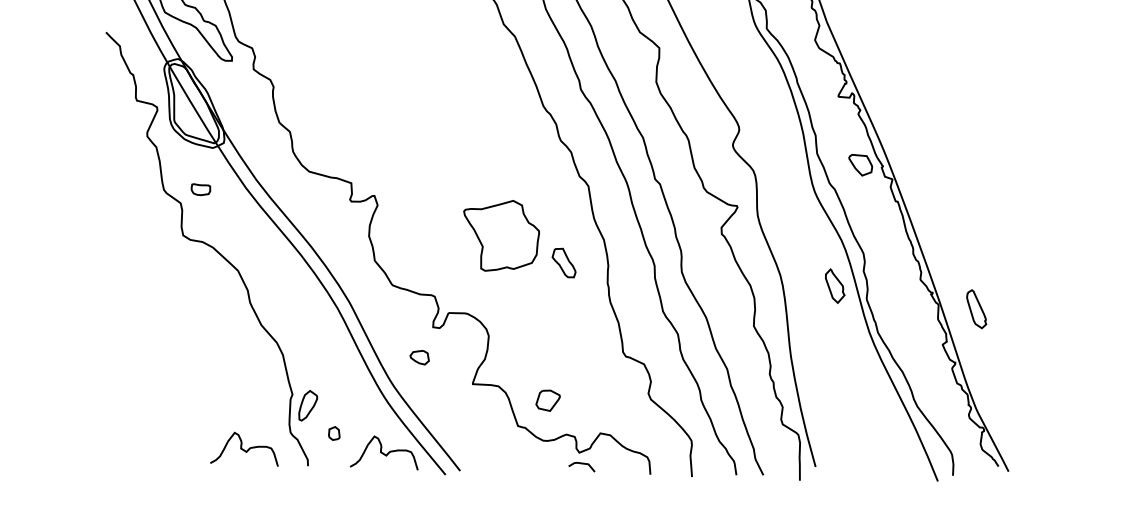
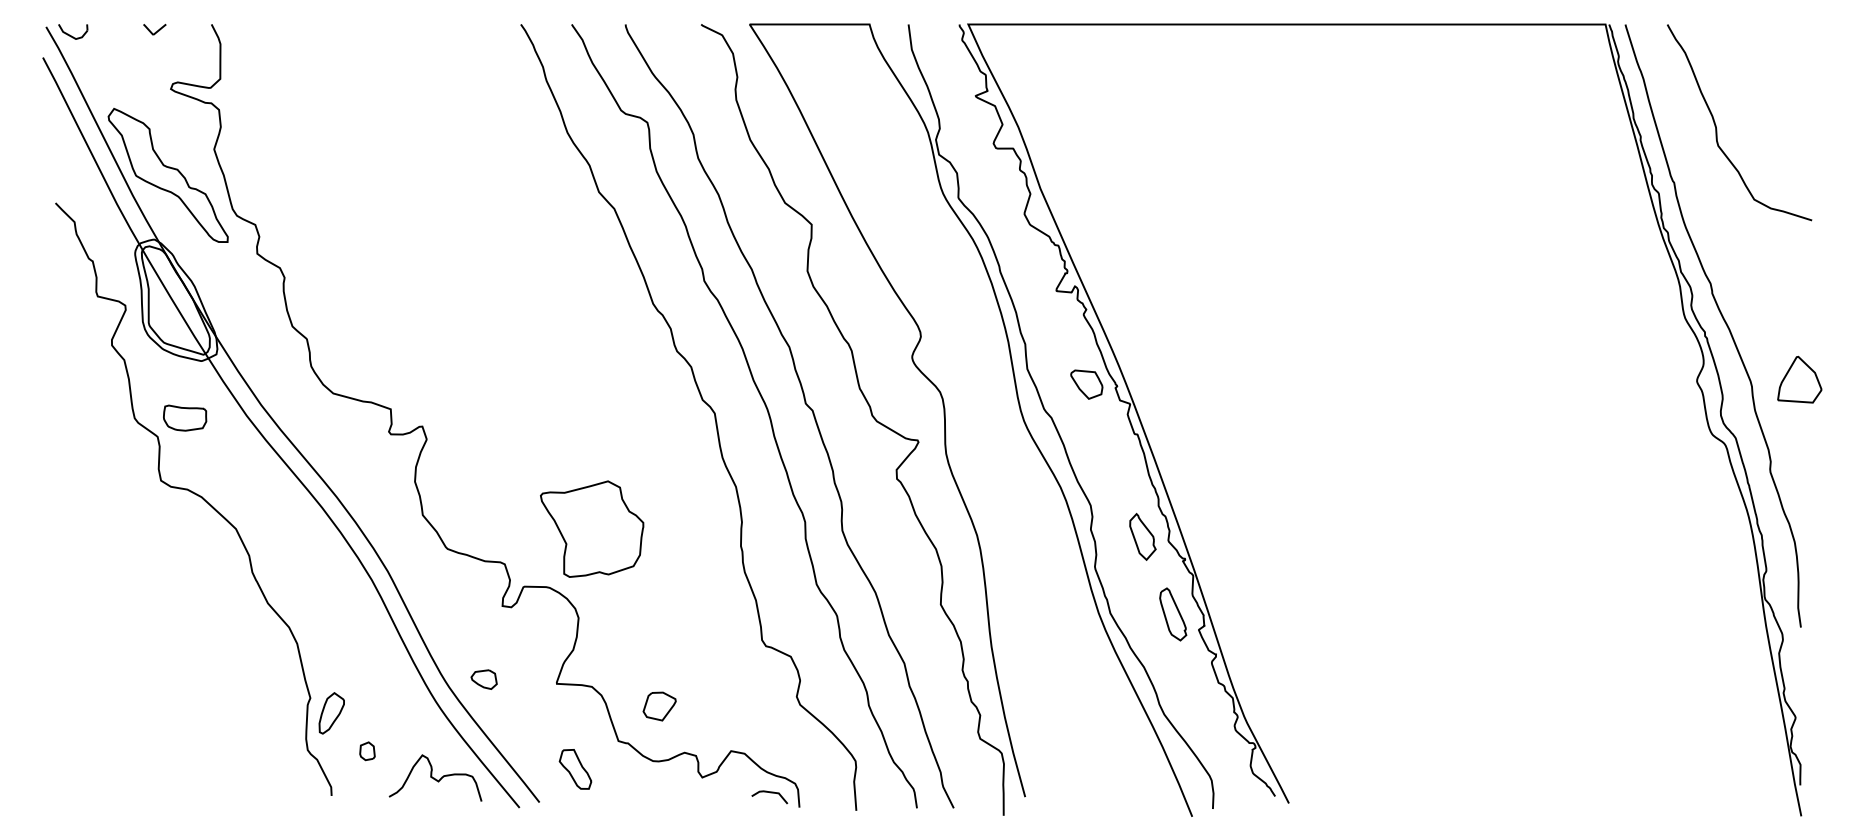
part: (201, 189) -> (185, 417), size x1.67
part: (501, 235) -> (592, 528), moved
part: (564, 263) -> (575, 769), moved
part: (834, 285) -> (1142, 536), moved
part: (976, 309) -> (1173, 614), moved
part: (419, 357) -> (483, 679), moved
curve: (243, 449) -> (243, 772), removed
curve: (582, 464) -> (770, 793), moved

